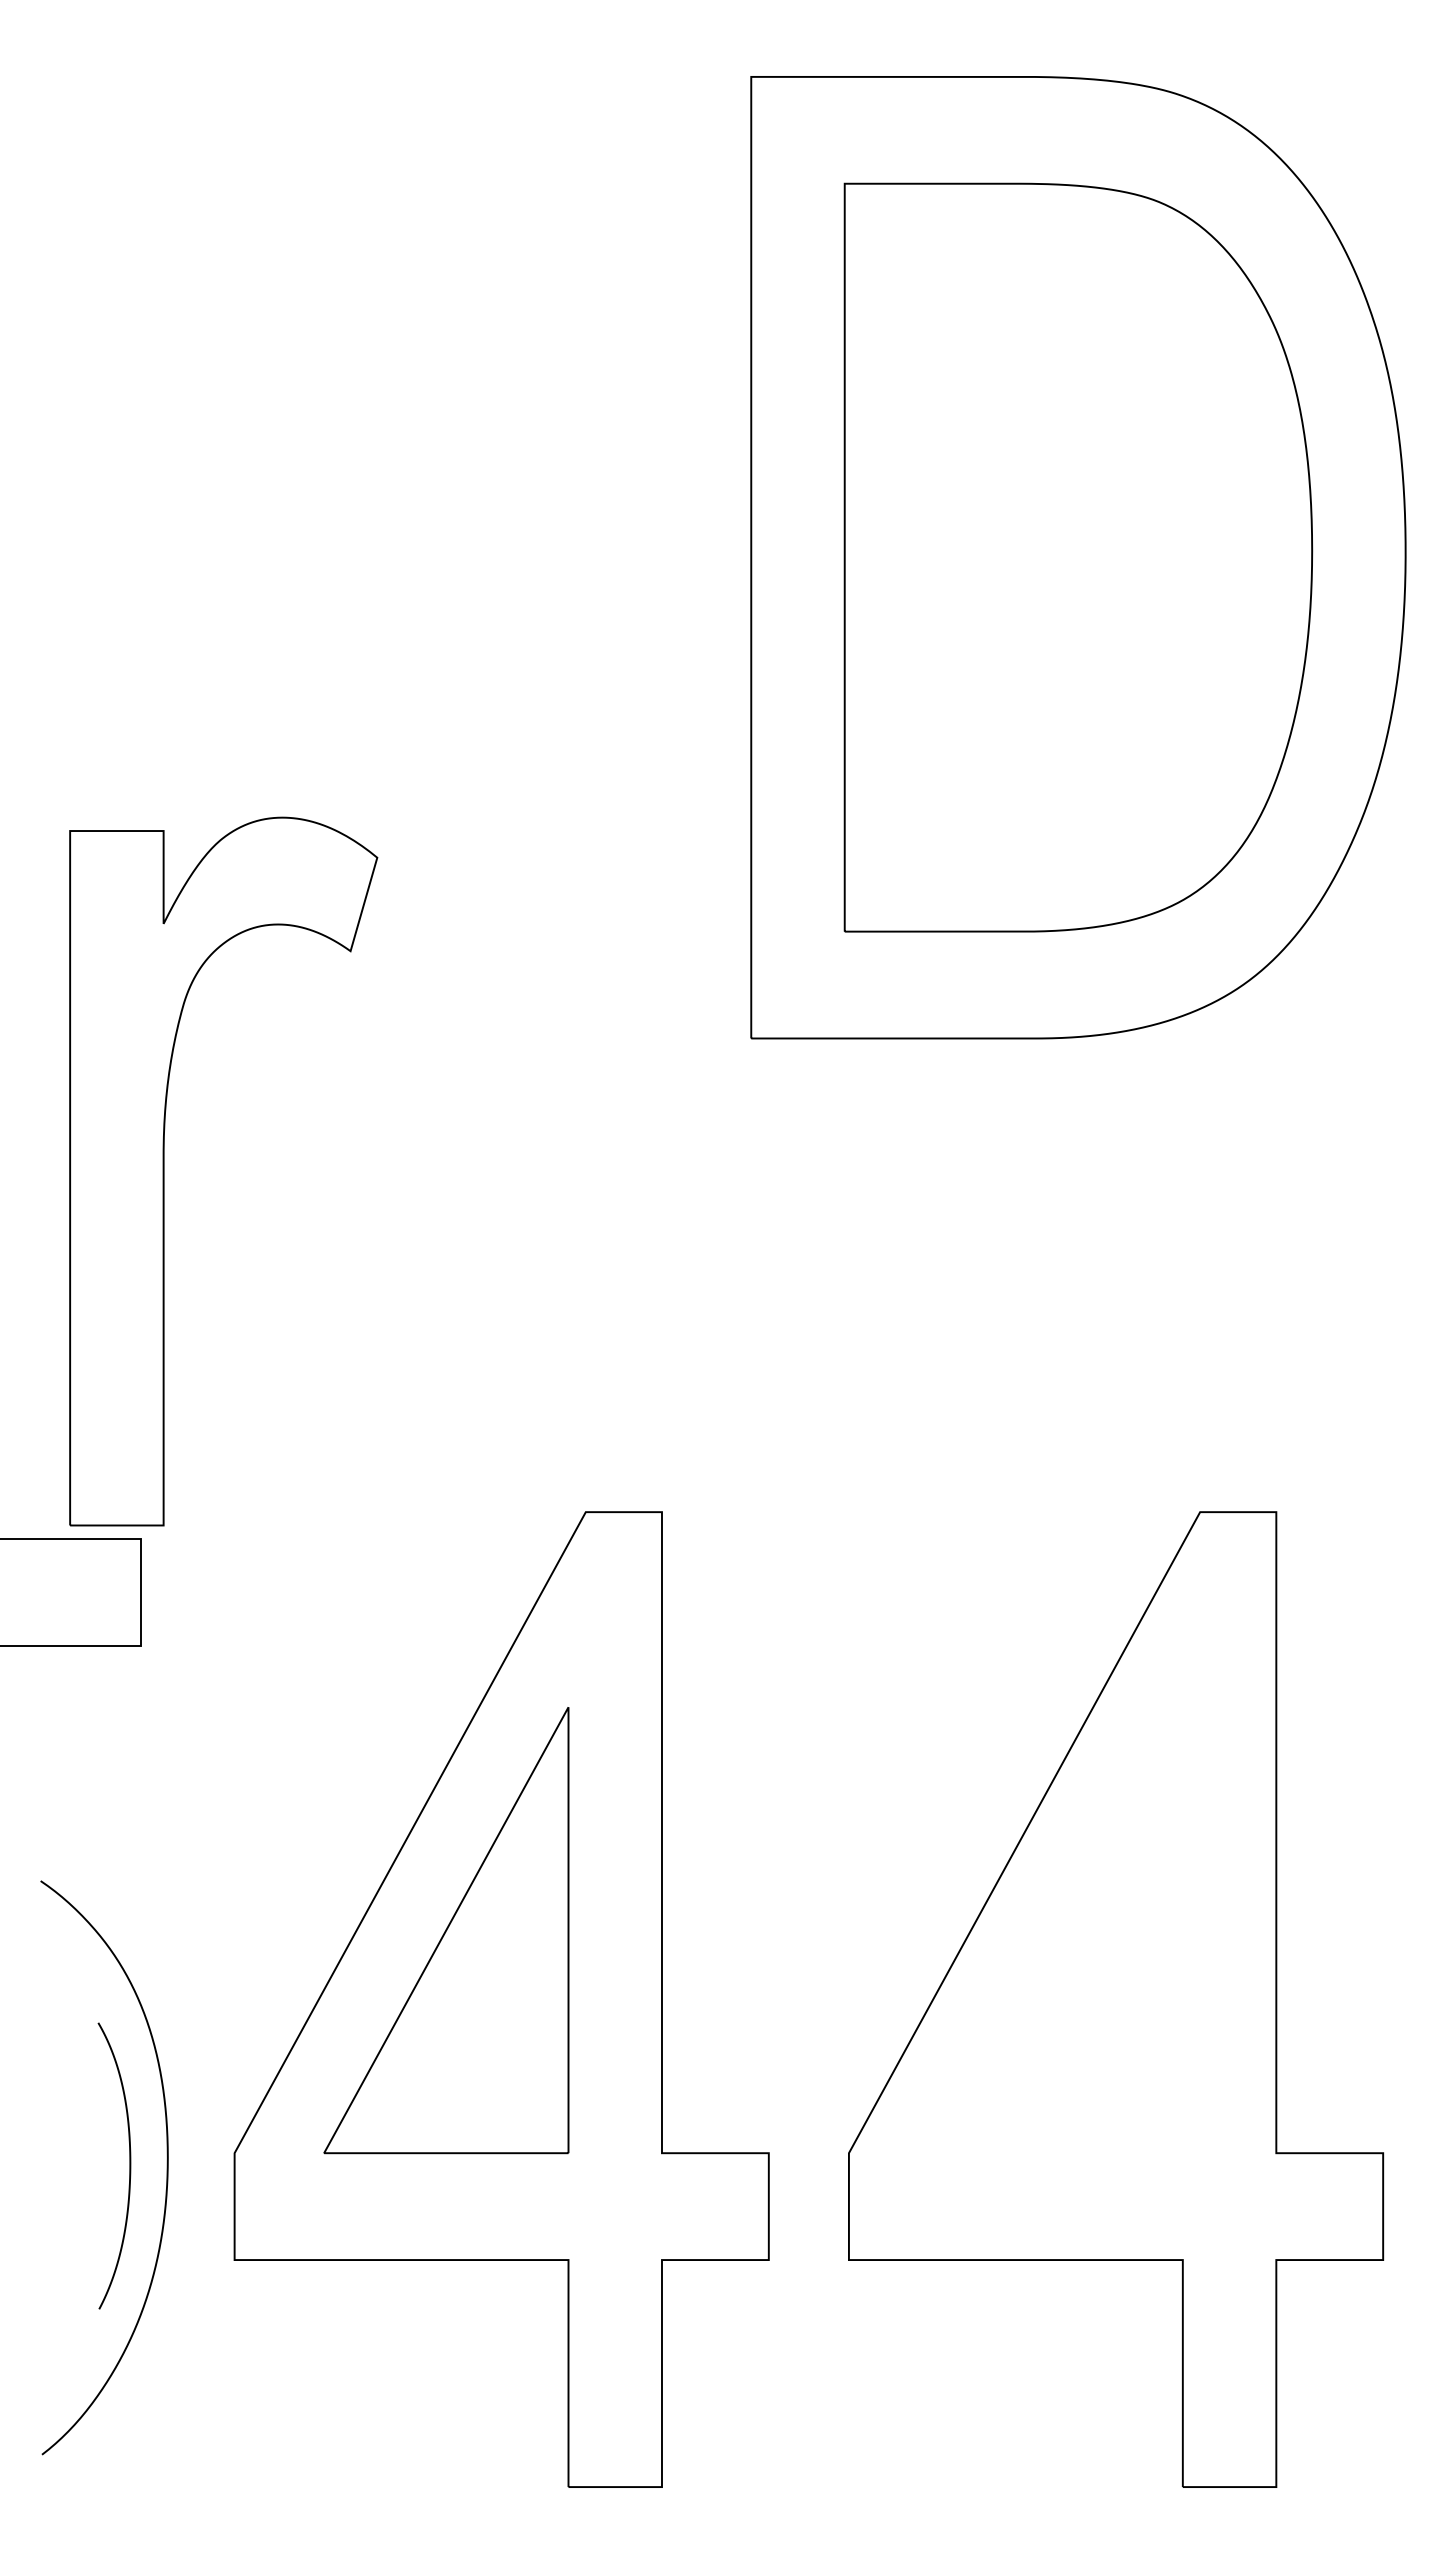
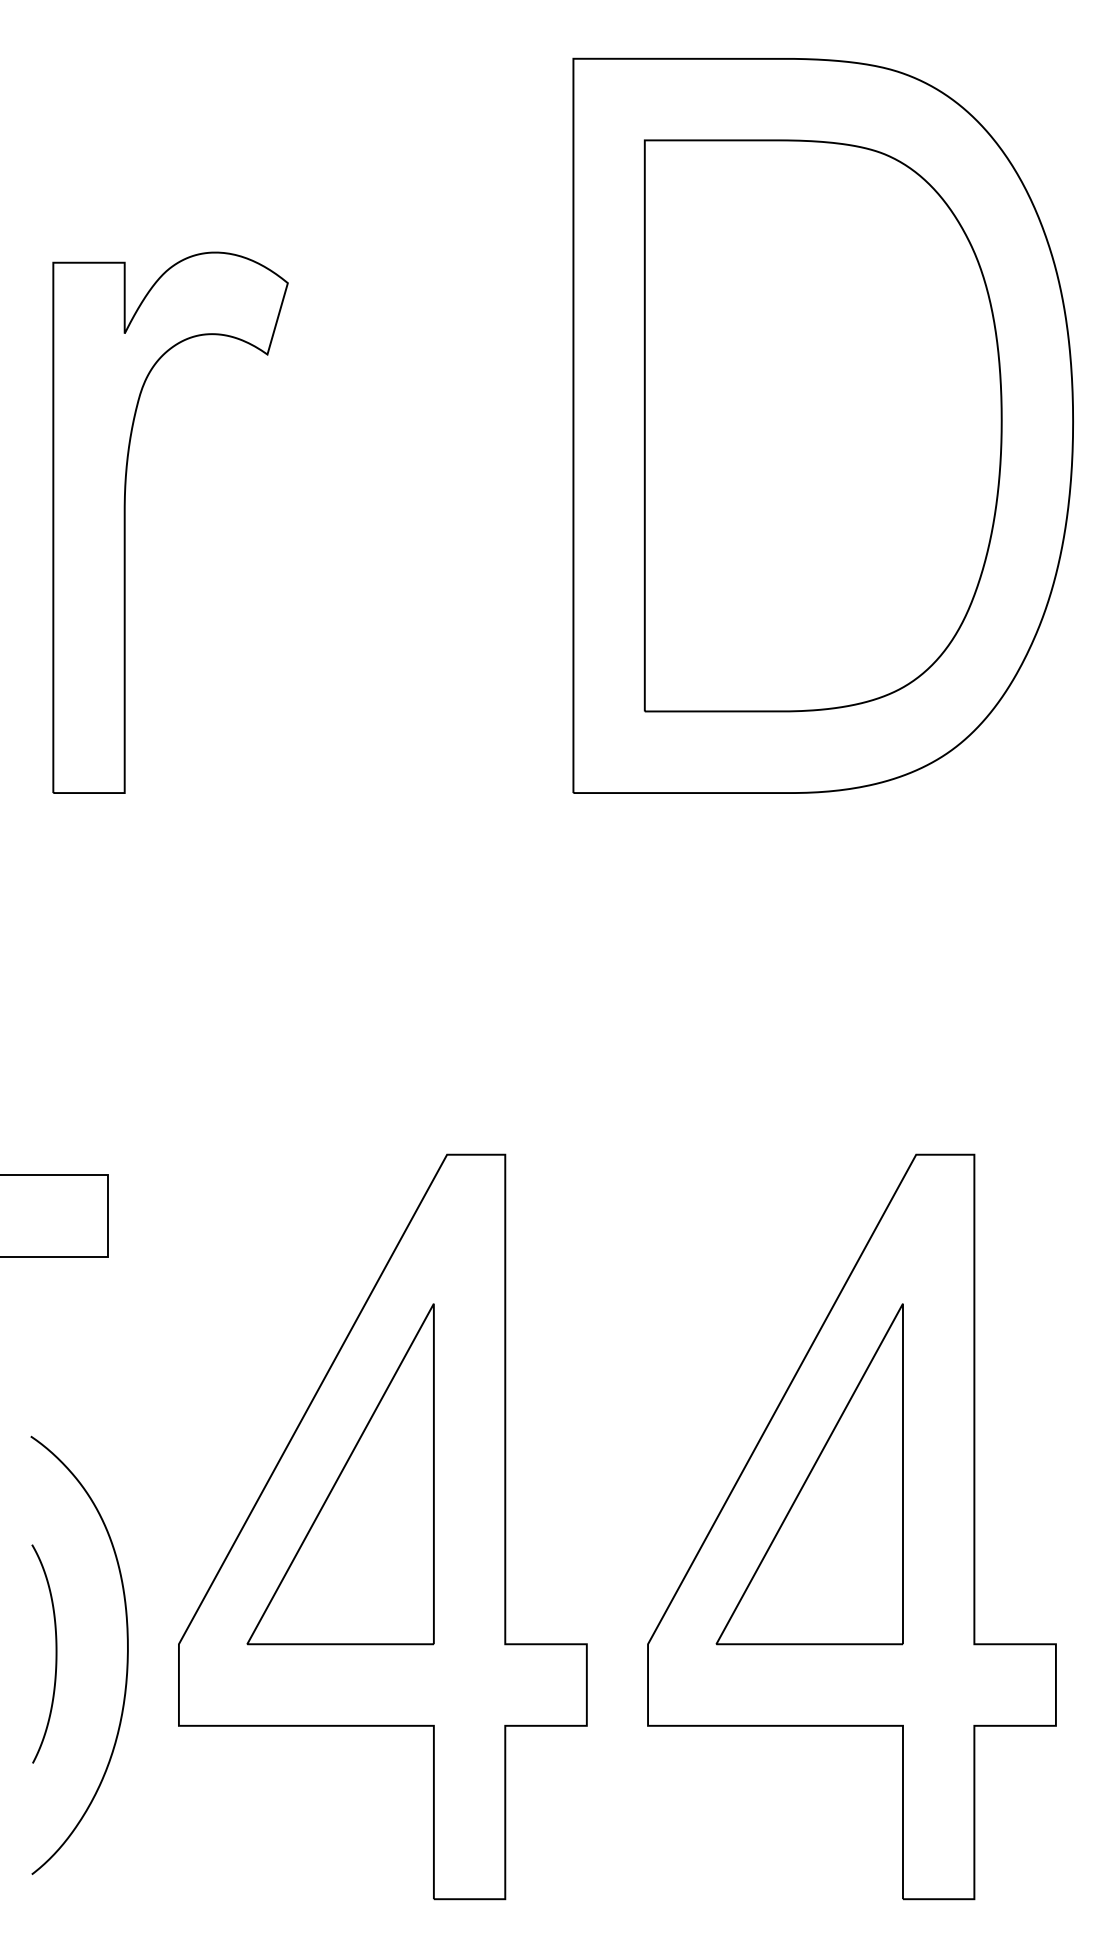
part: (164, 1171) -> (125, 522), moved
part: (1060, 1930) -> (809, 1474), added
curve: (129, 2165) -> (55, 1653), moved

